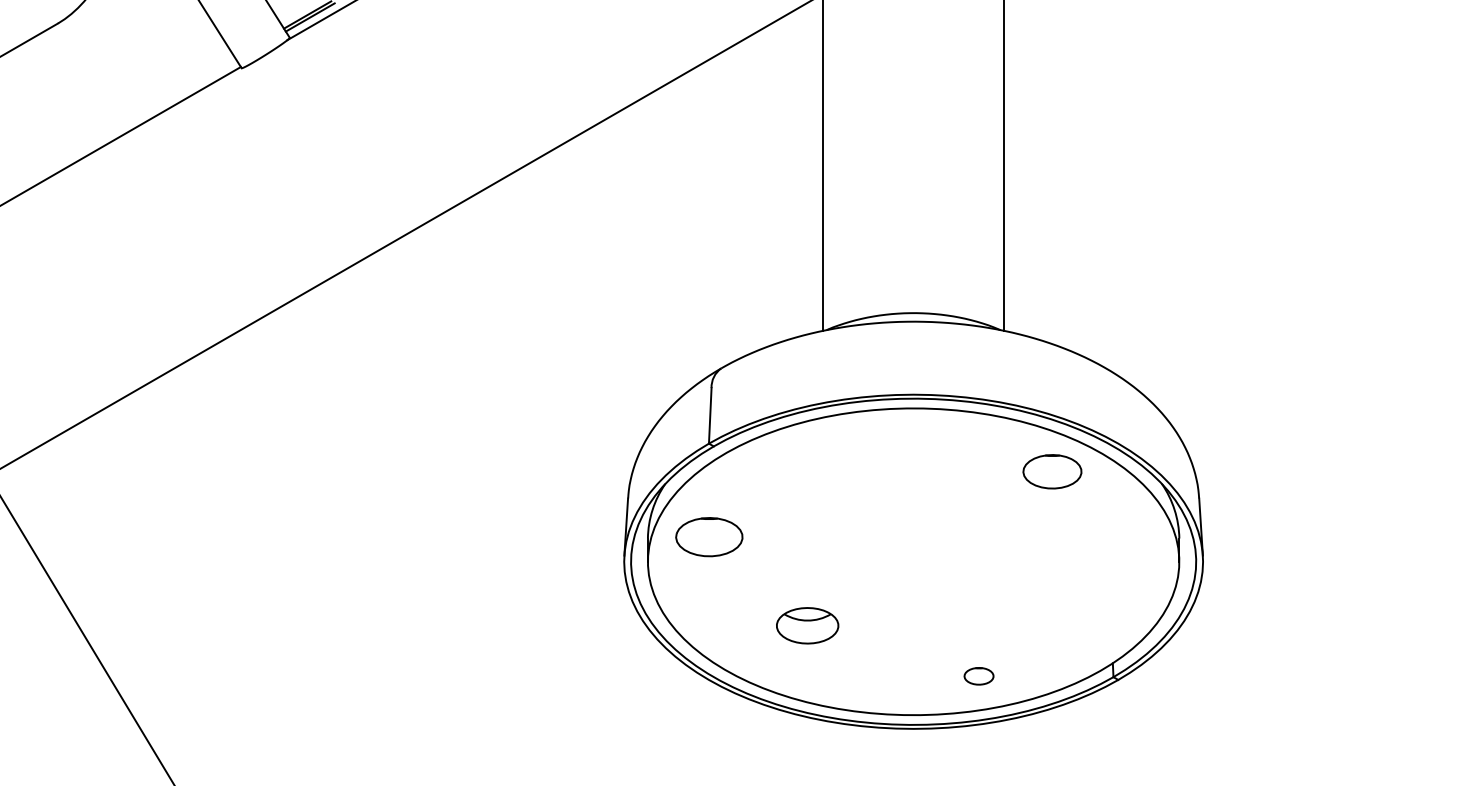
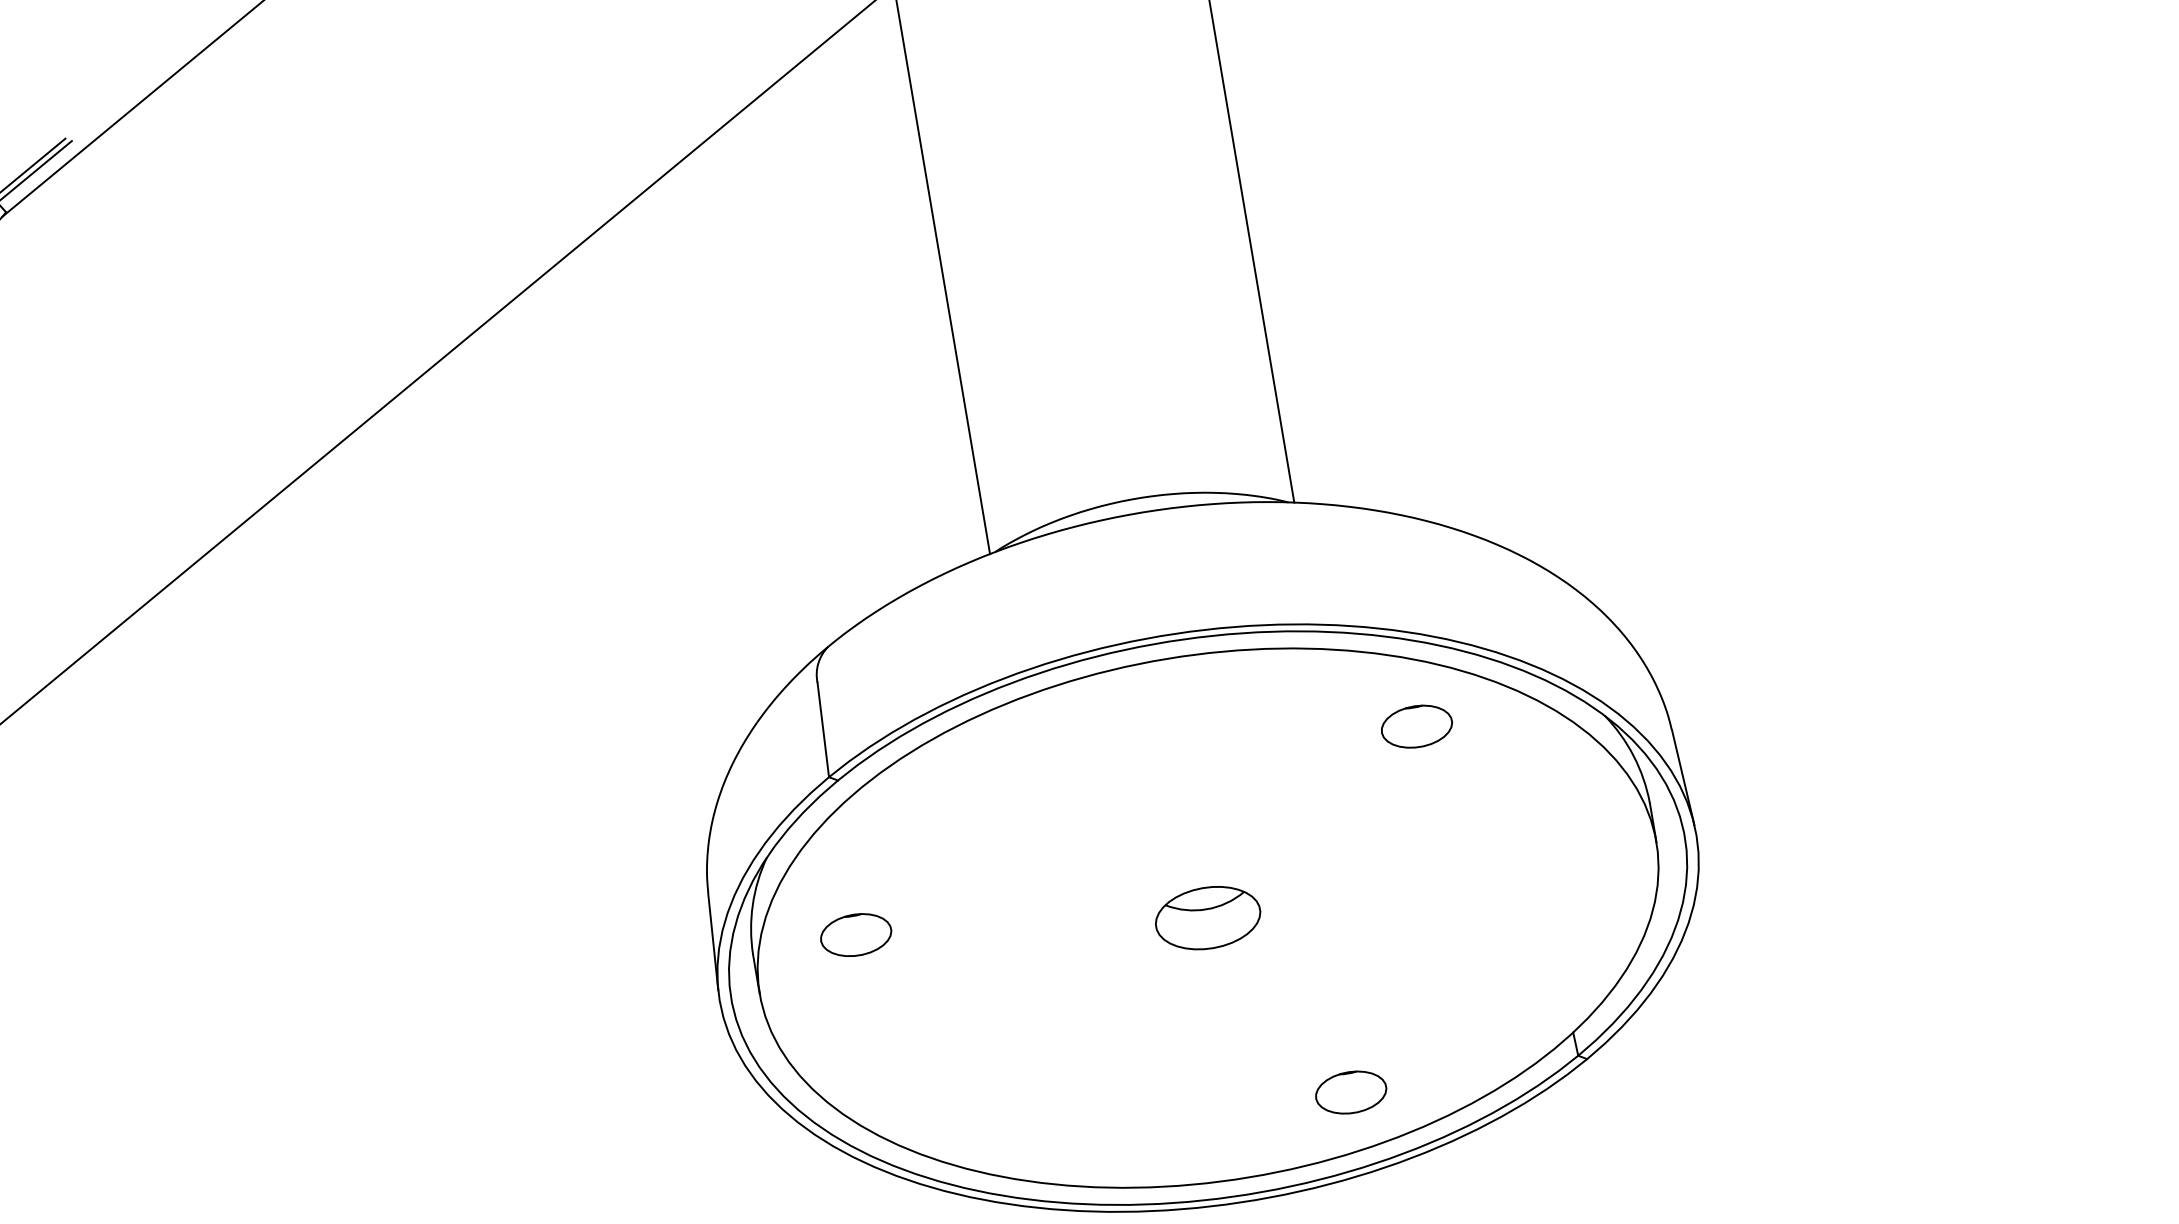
part: (1052, 471) -> (1416, 726), size x0.71
part: (708, 537) -> (855, 935), size x0.62
part: (807, 625) -> (1207, 917), moved
part: (978, 676) -> (1350, 1093), size x1.43

